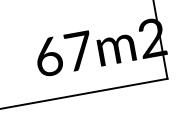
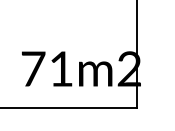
text: (63, 53) -> (47, 68), 67m2 -> 71m2

